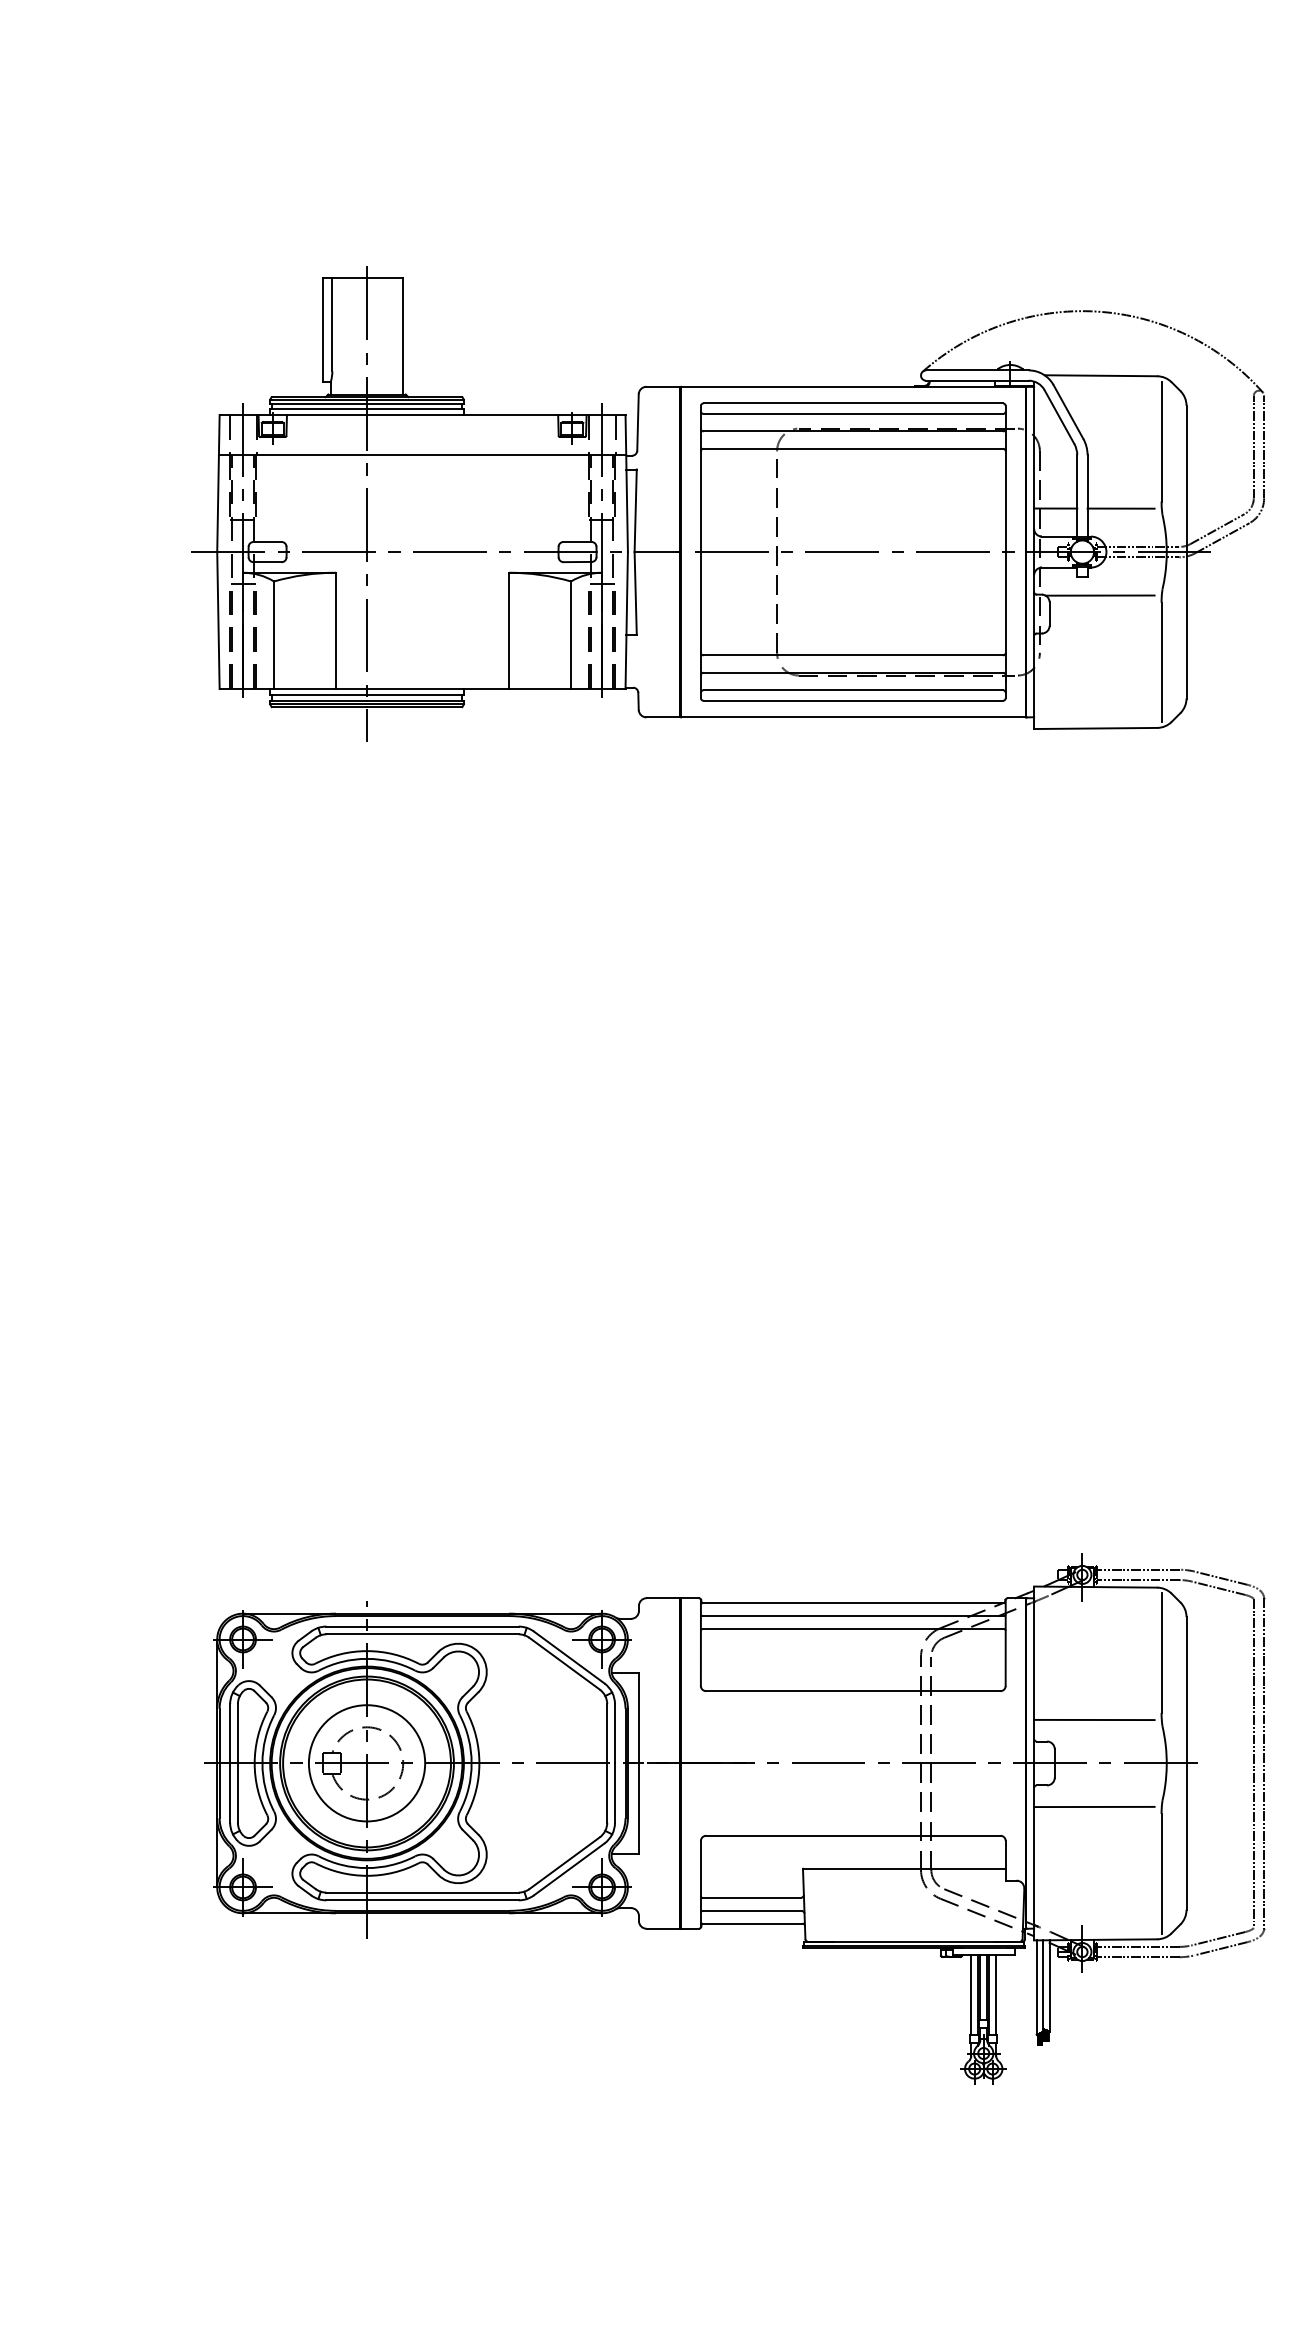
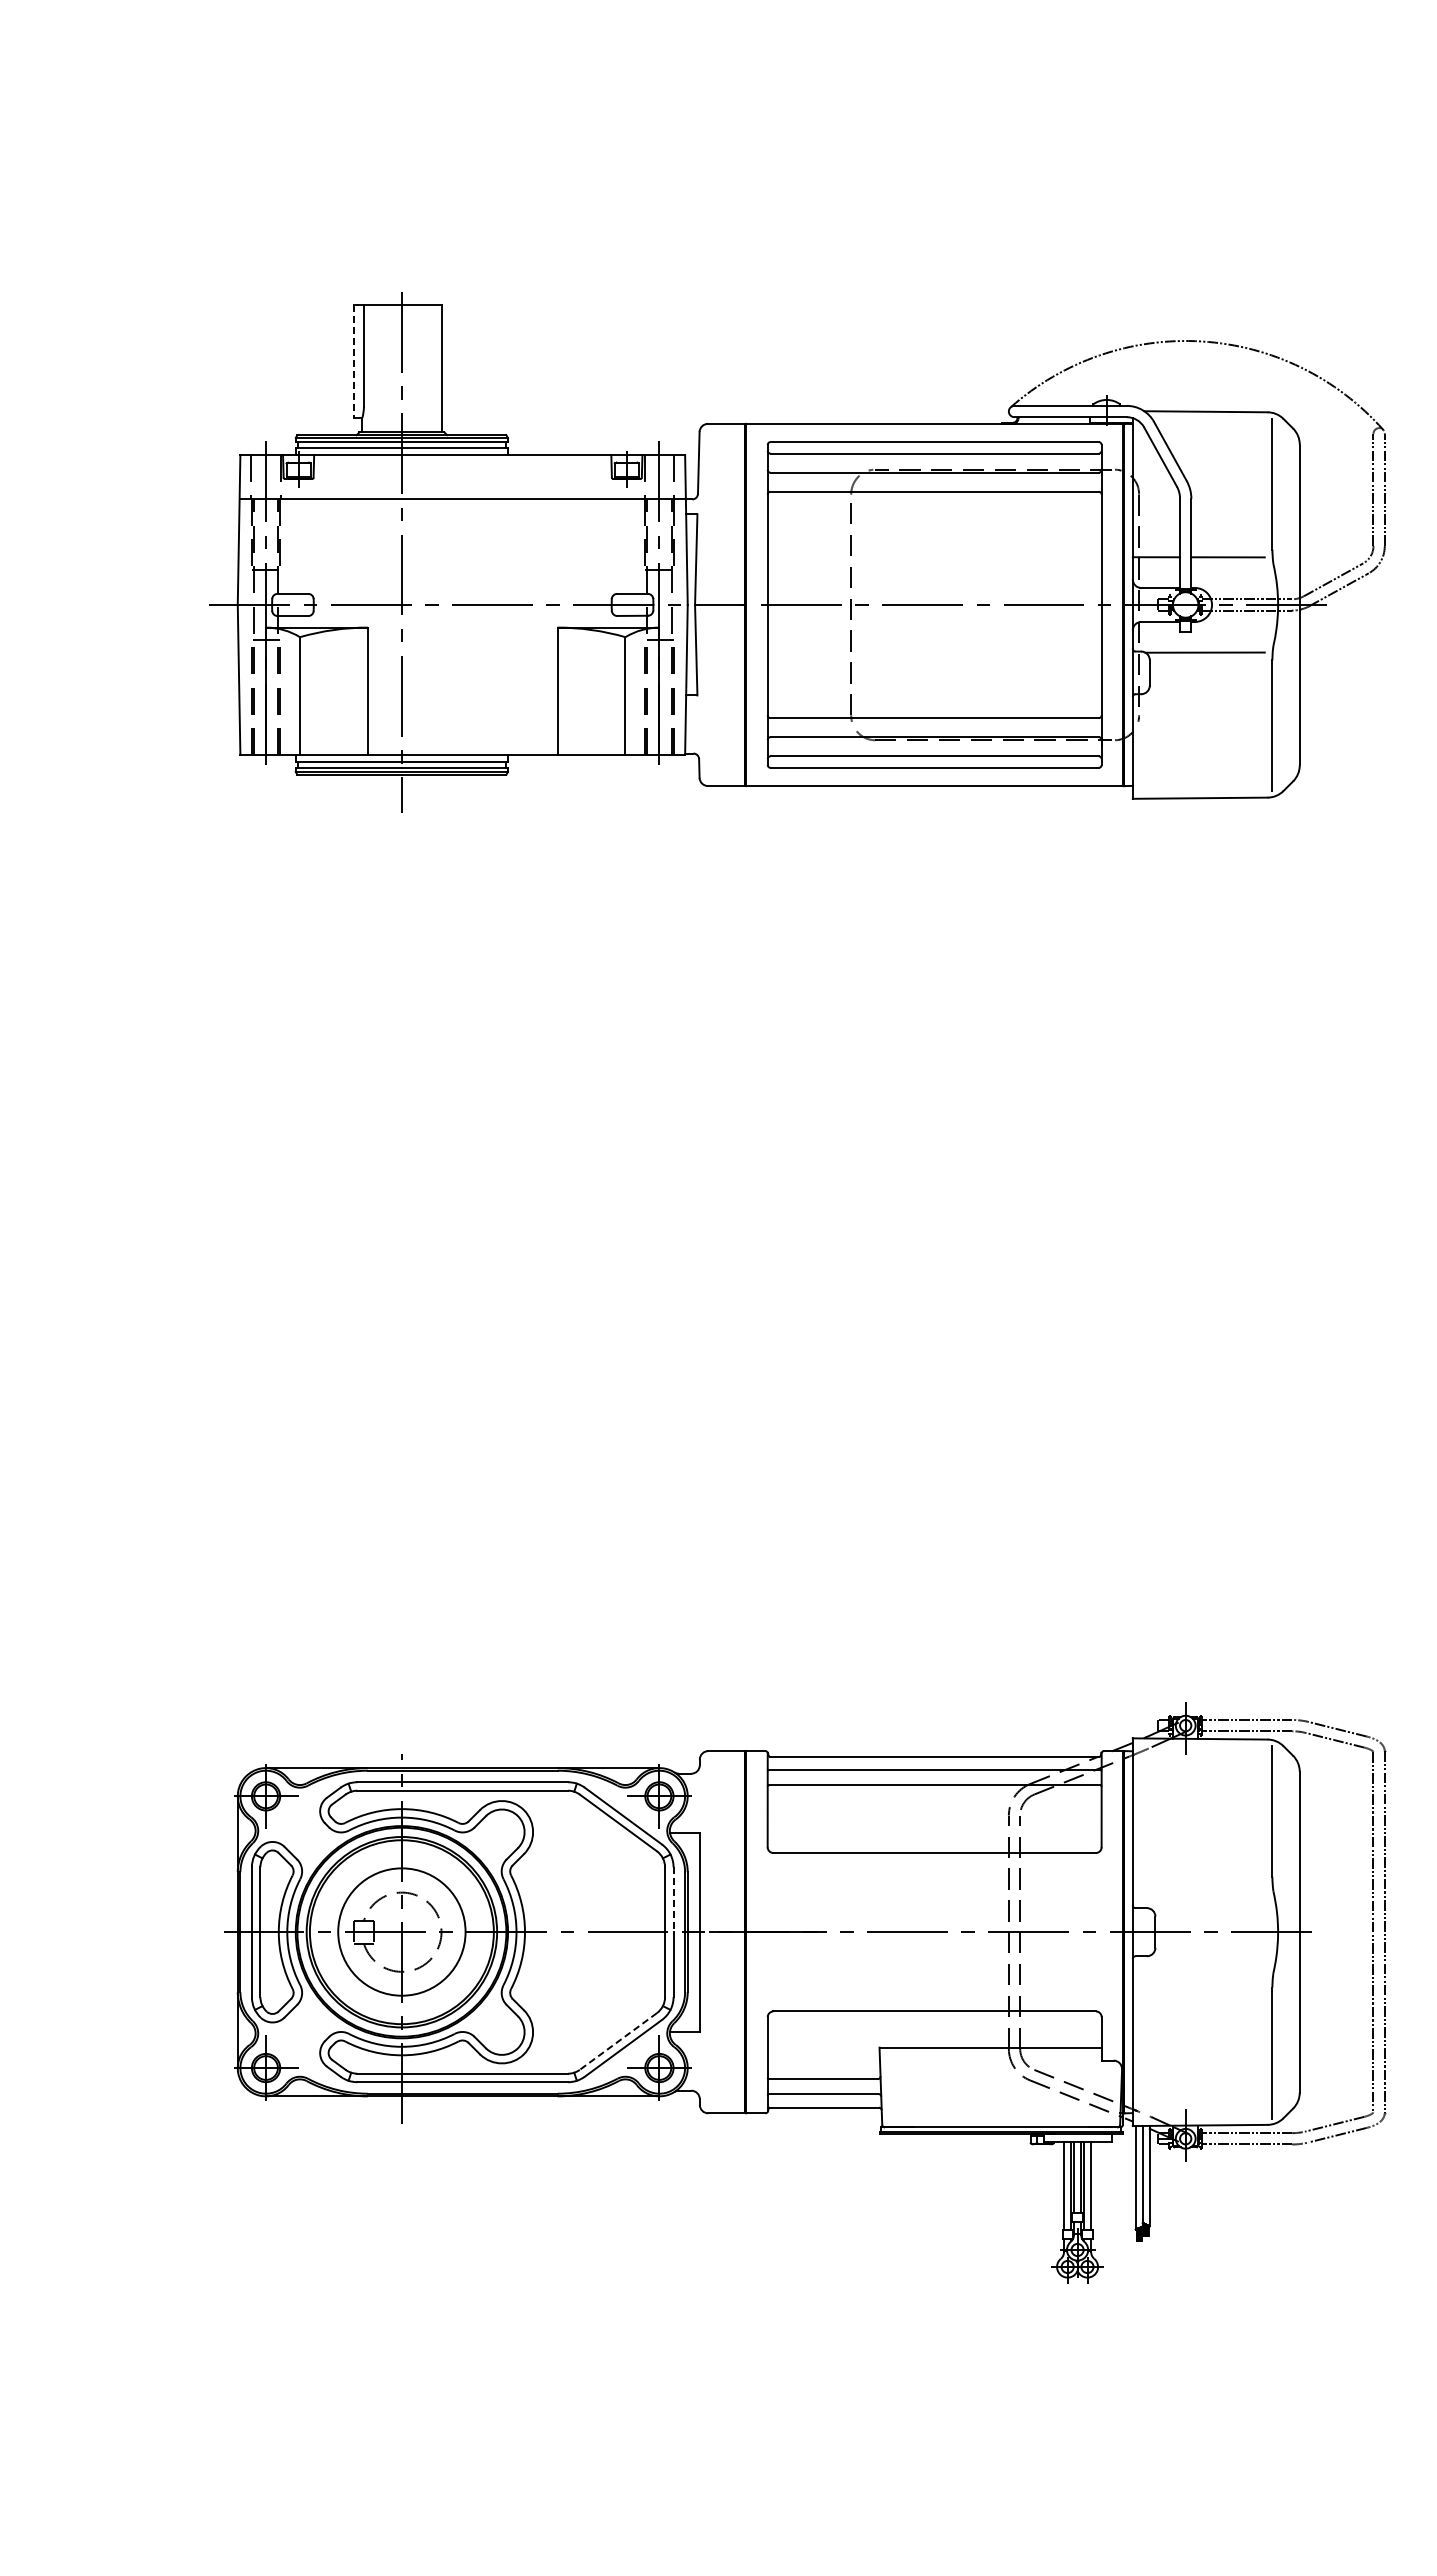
line: (322, 329) -> (353, 361), solid -> dashed
line: (1094, 1719) -> (1198, 1884), removed
line: (614, 1734) -> (673, 1900), solid -> dashed
line: (1094, 1806) -> (1198, 1979), removed
line: (564, 1863) -> (618, 2041), solid -> dashed

